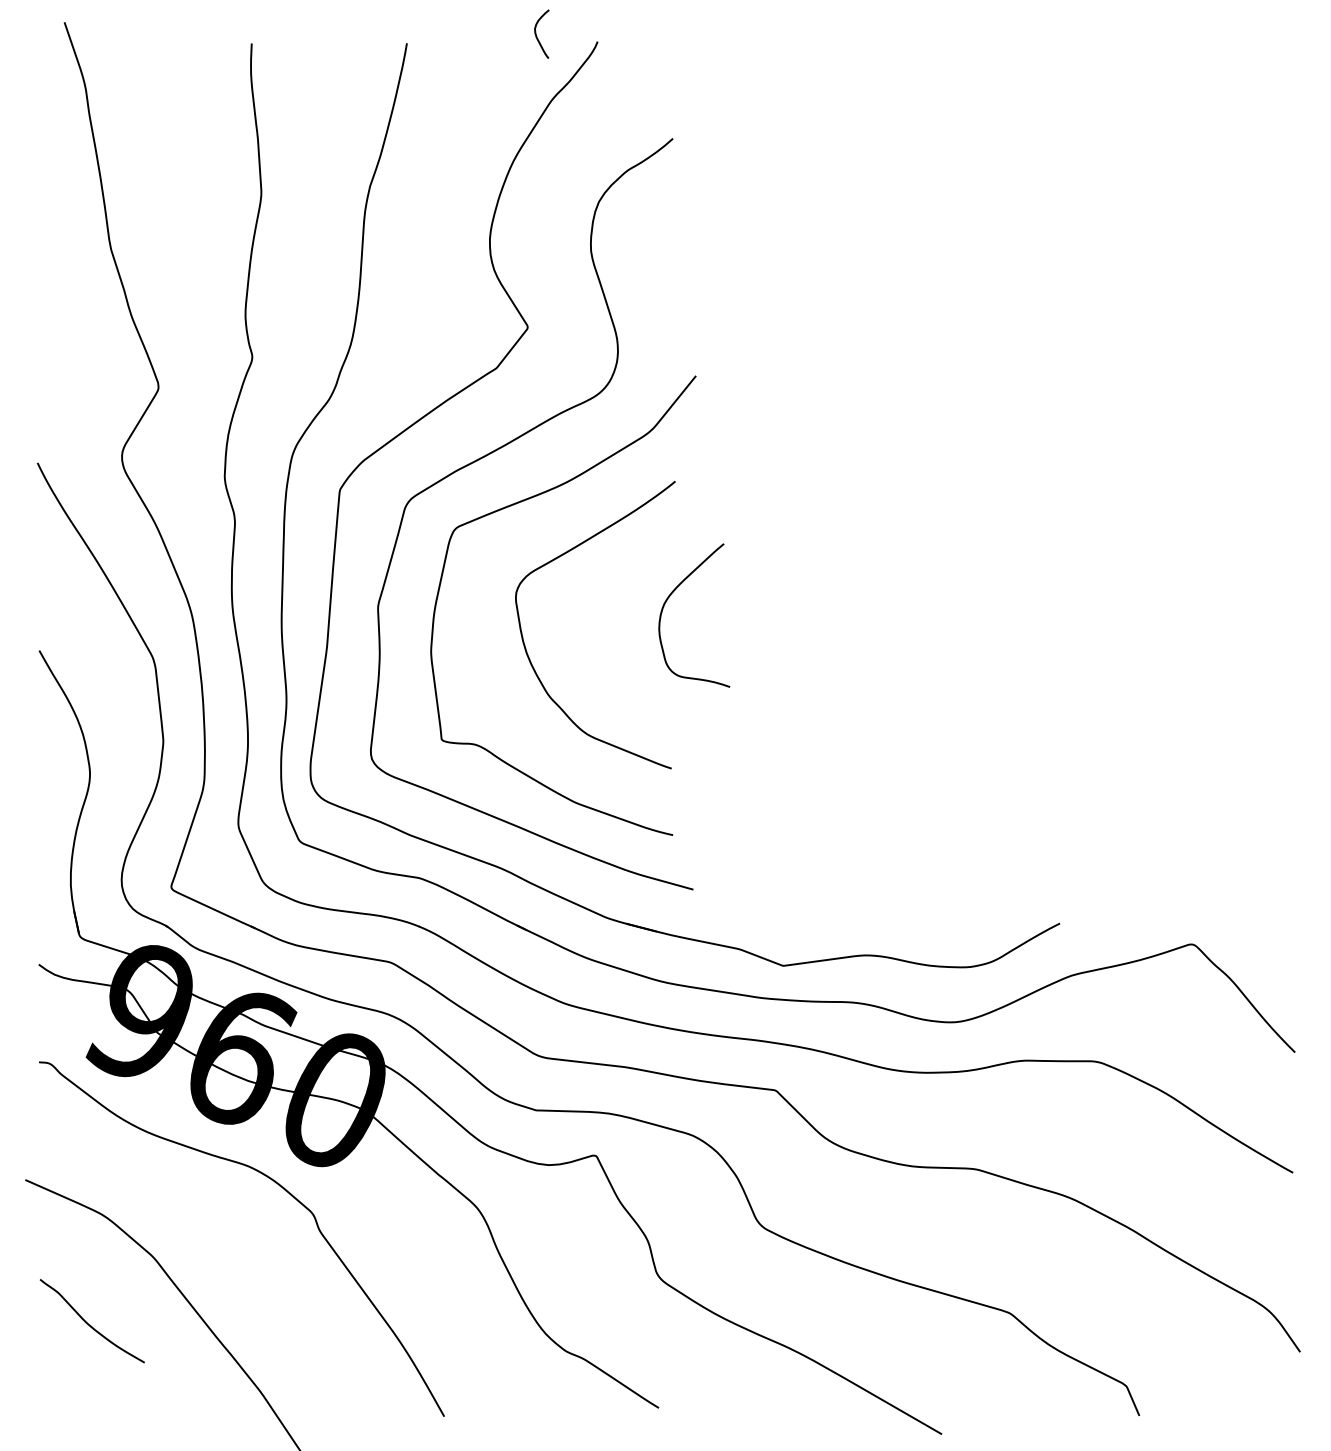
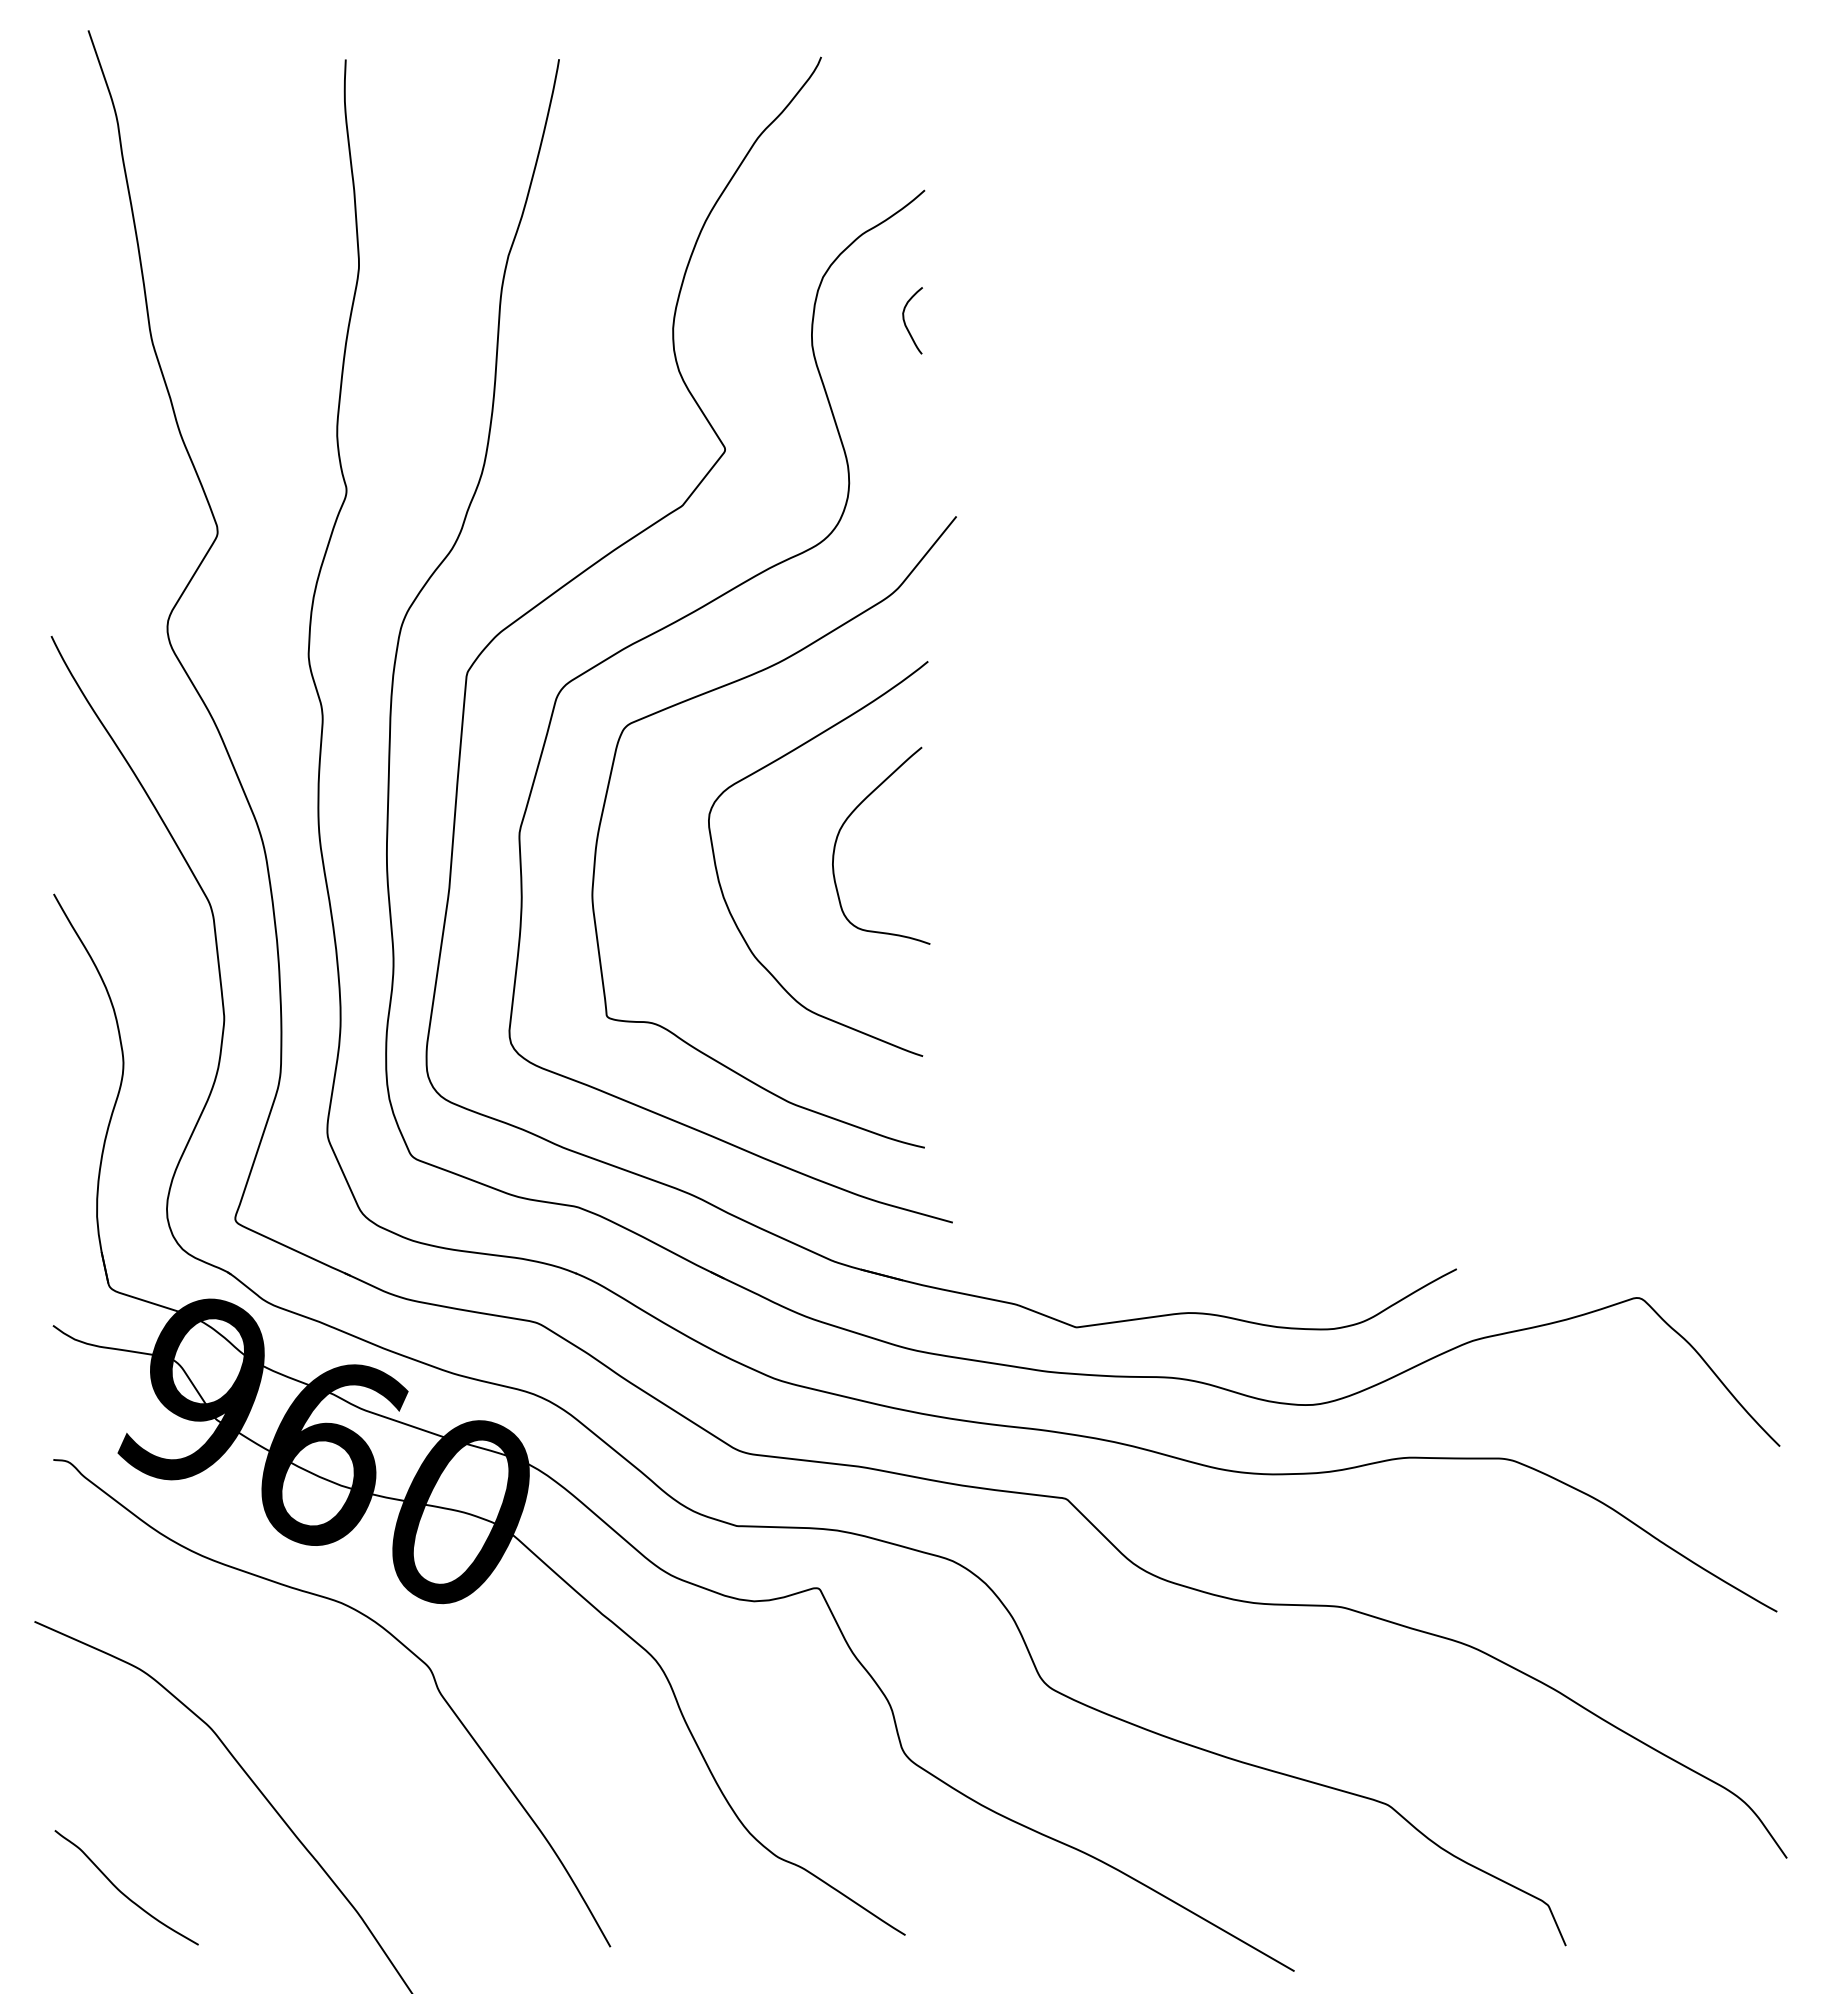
curve: (536, 34) -> (905, 321), moved
curve: (669, 597) -> (846, 821), moved
curve: (90, 1325) -> (124, 1893), moved

